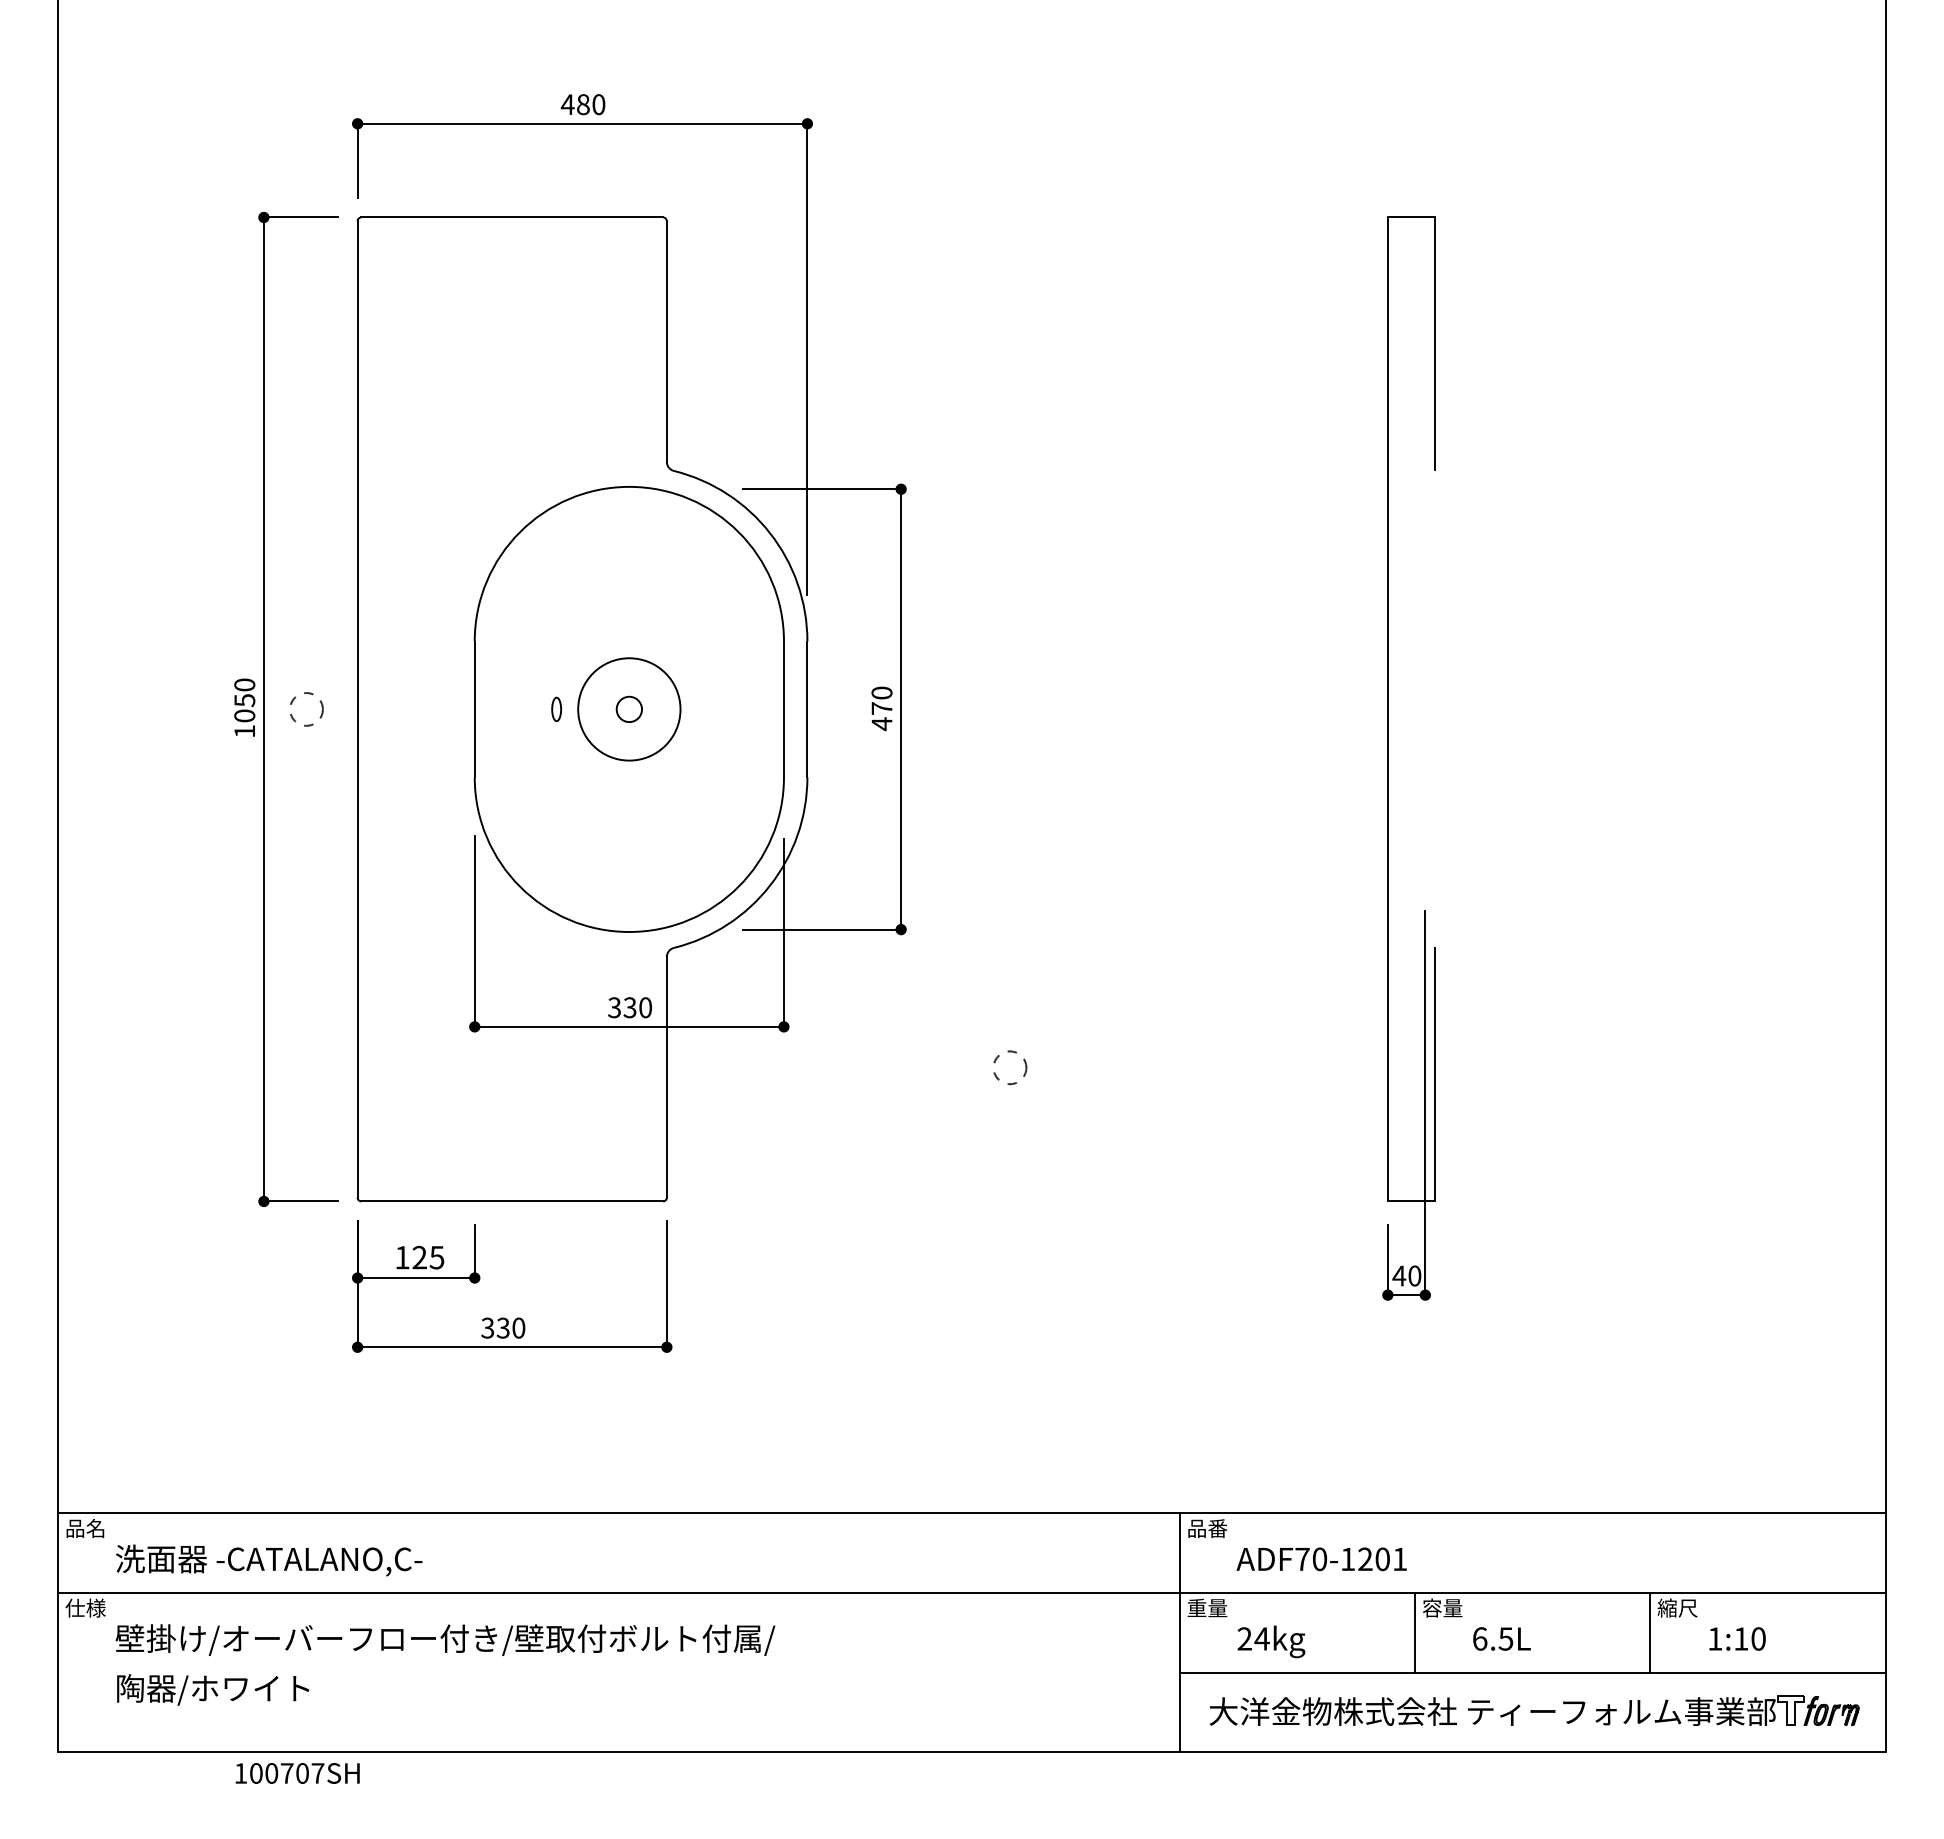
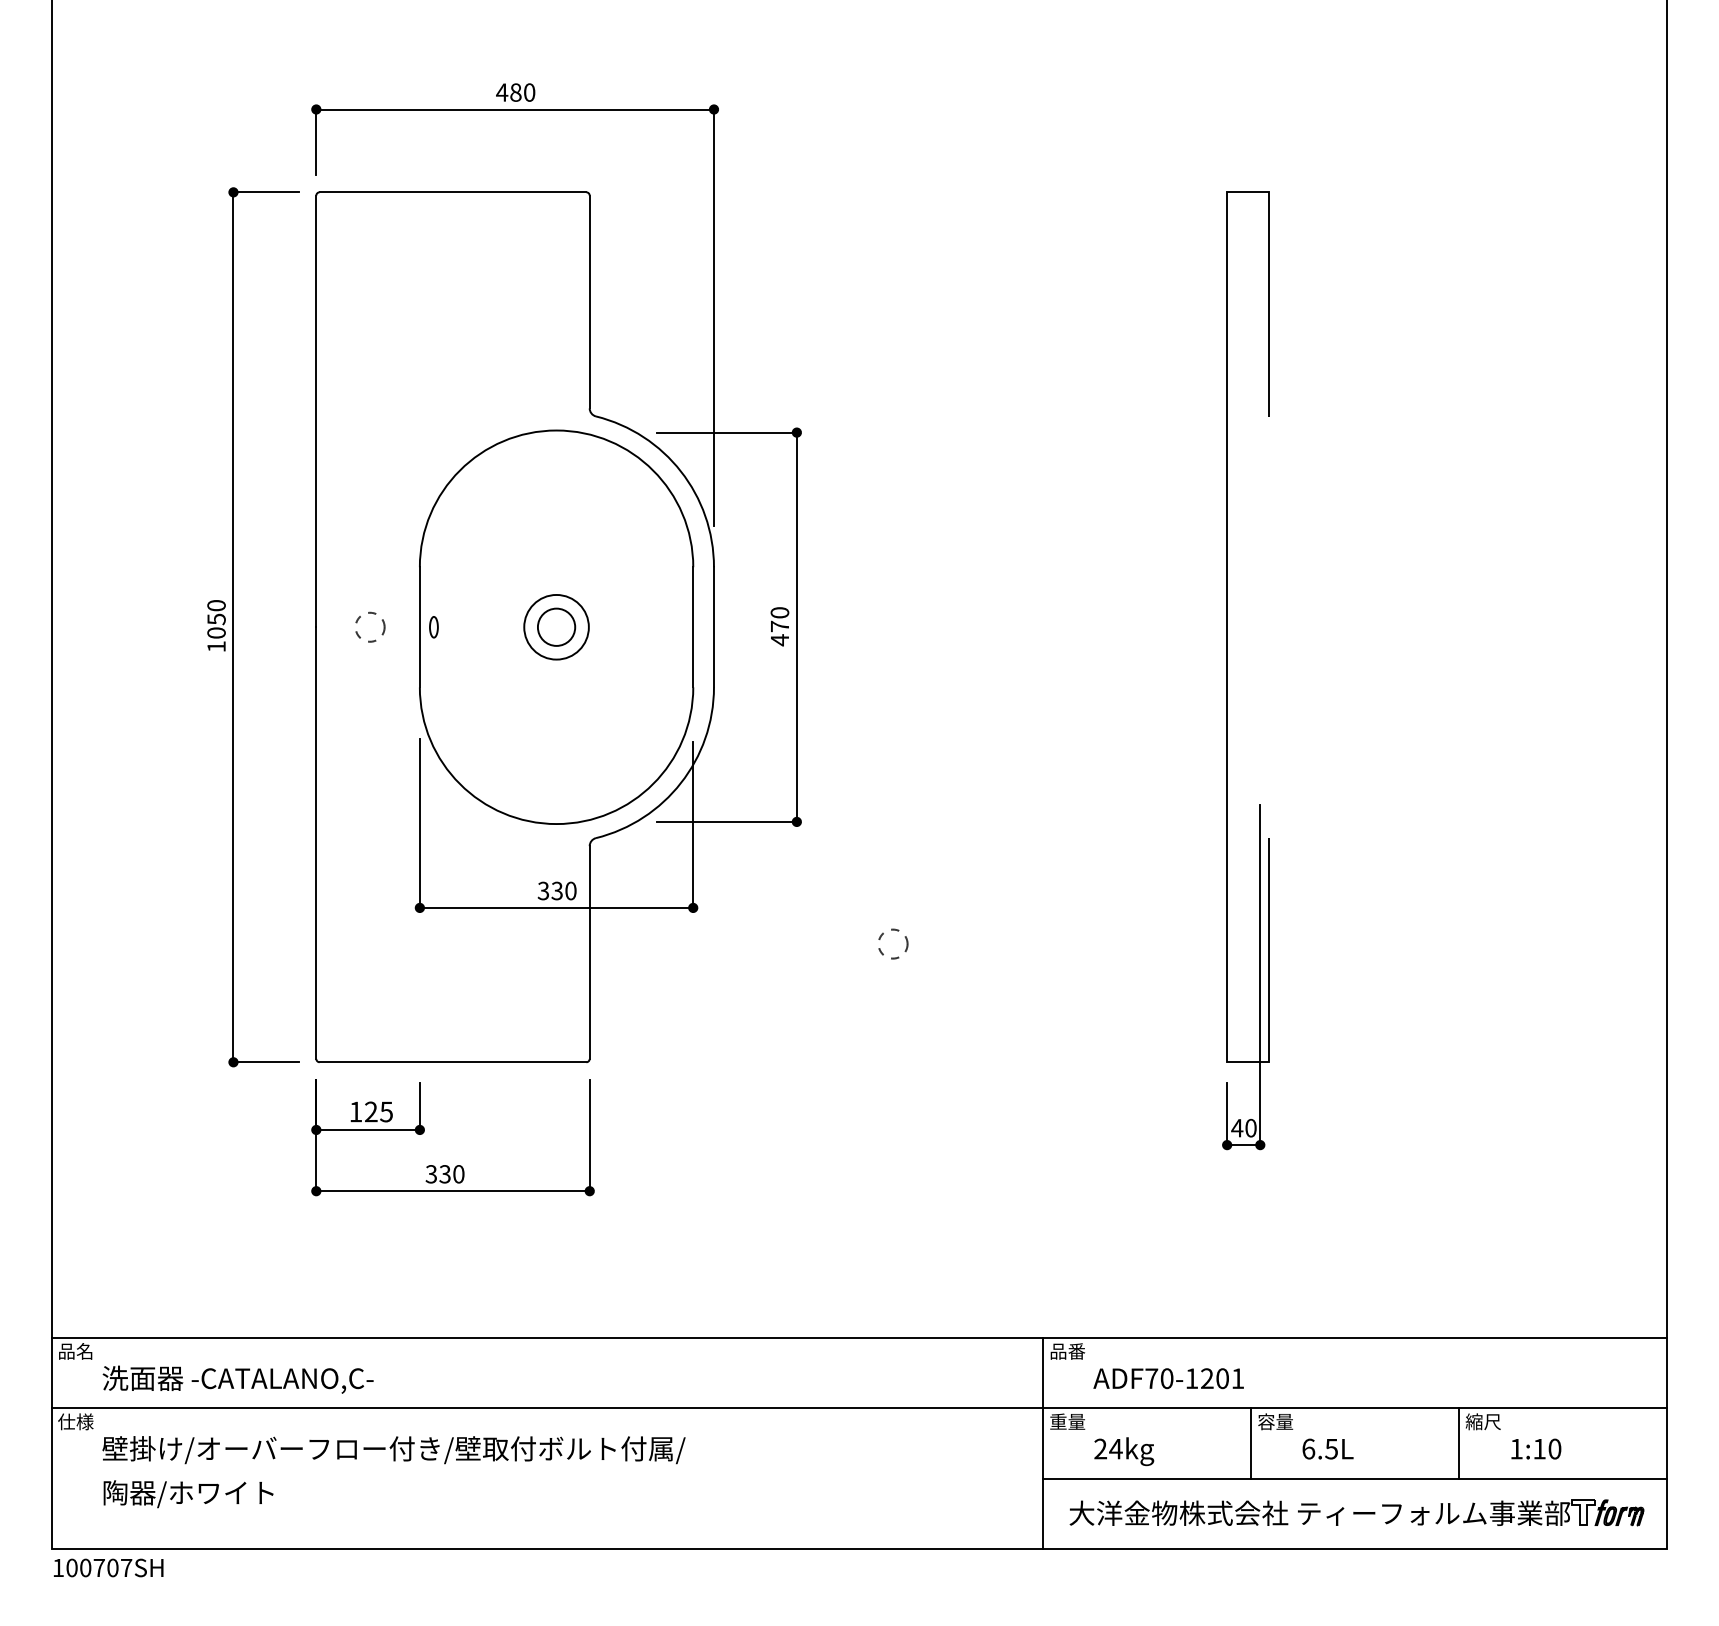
part: (556, 708) -> (433, 626), moved
circle: (628, 708) -> (555, 626), size x0.71
circle: (306, 709) -> (370, 627), moved
circle: (629, 709) -> (556, 627), size x1.67
text: (297, 1773) -> (108, 1568), moved

